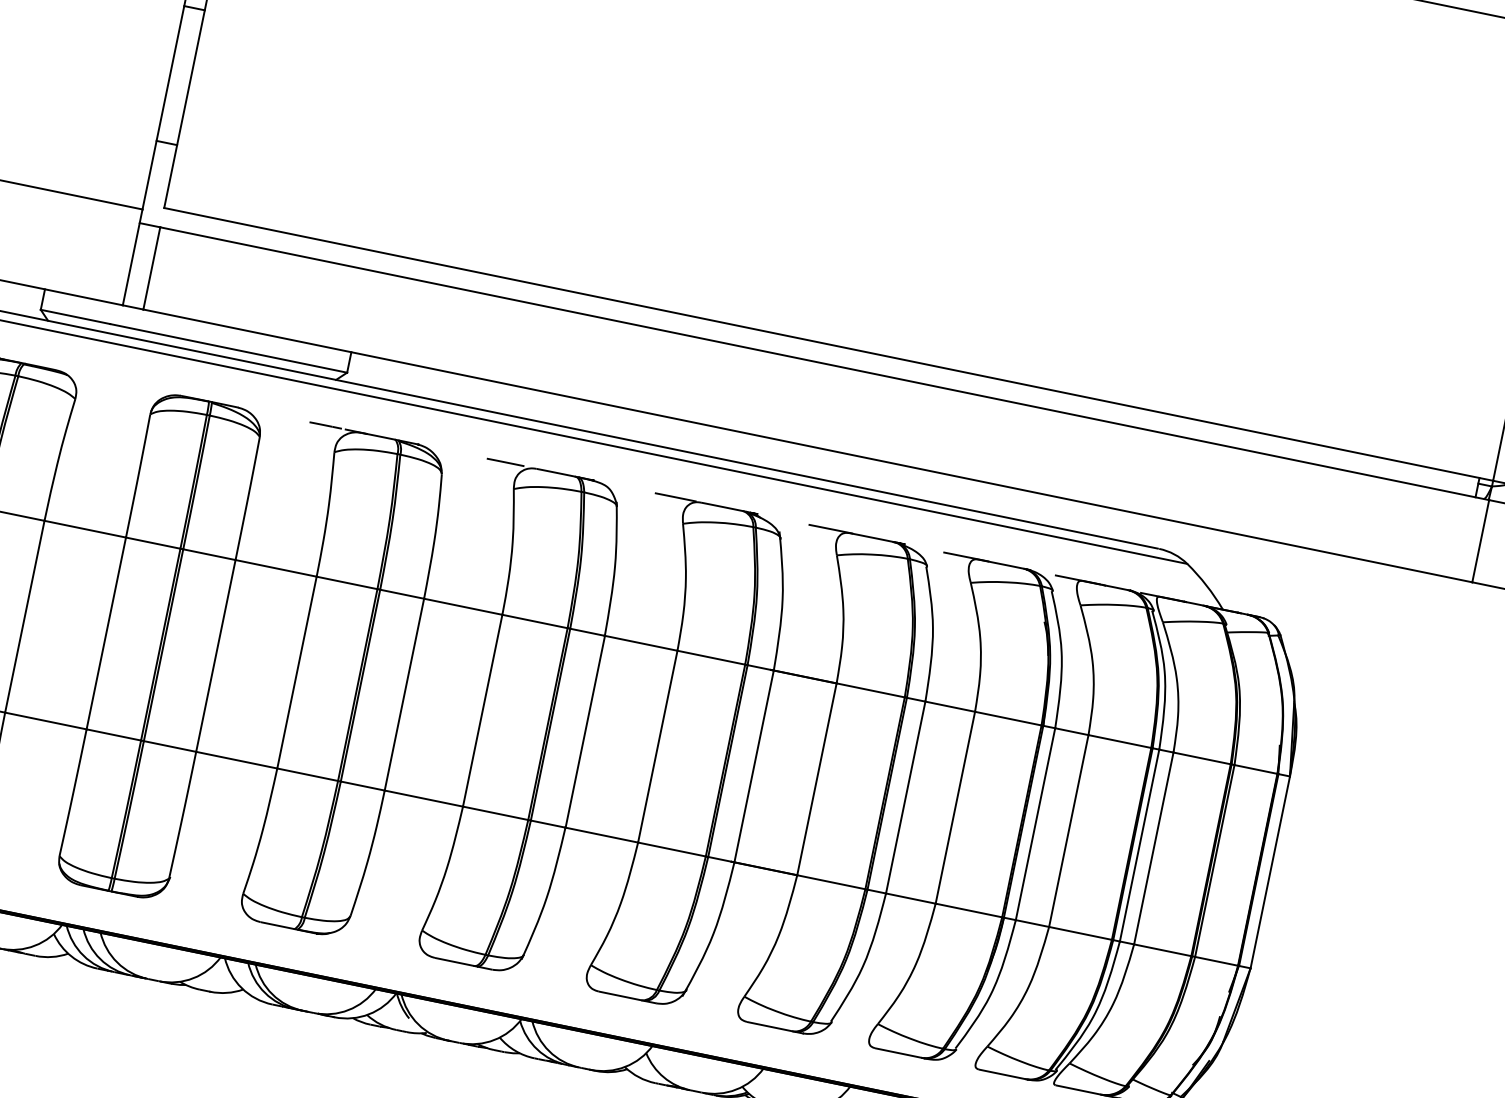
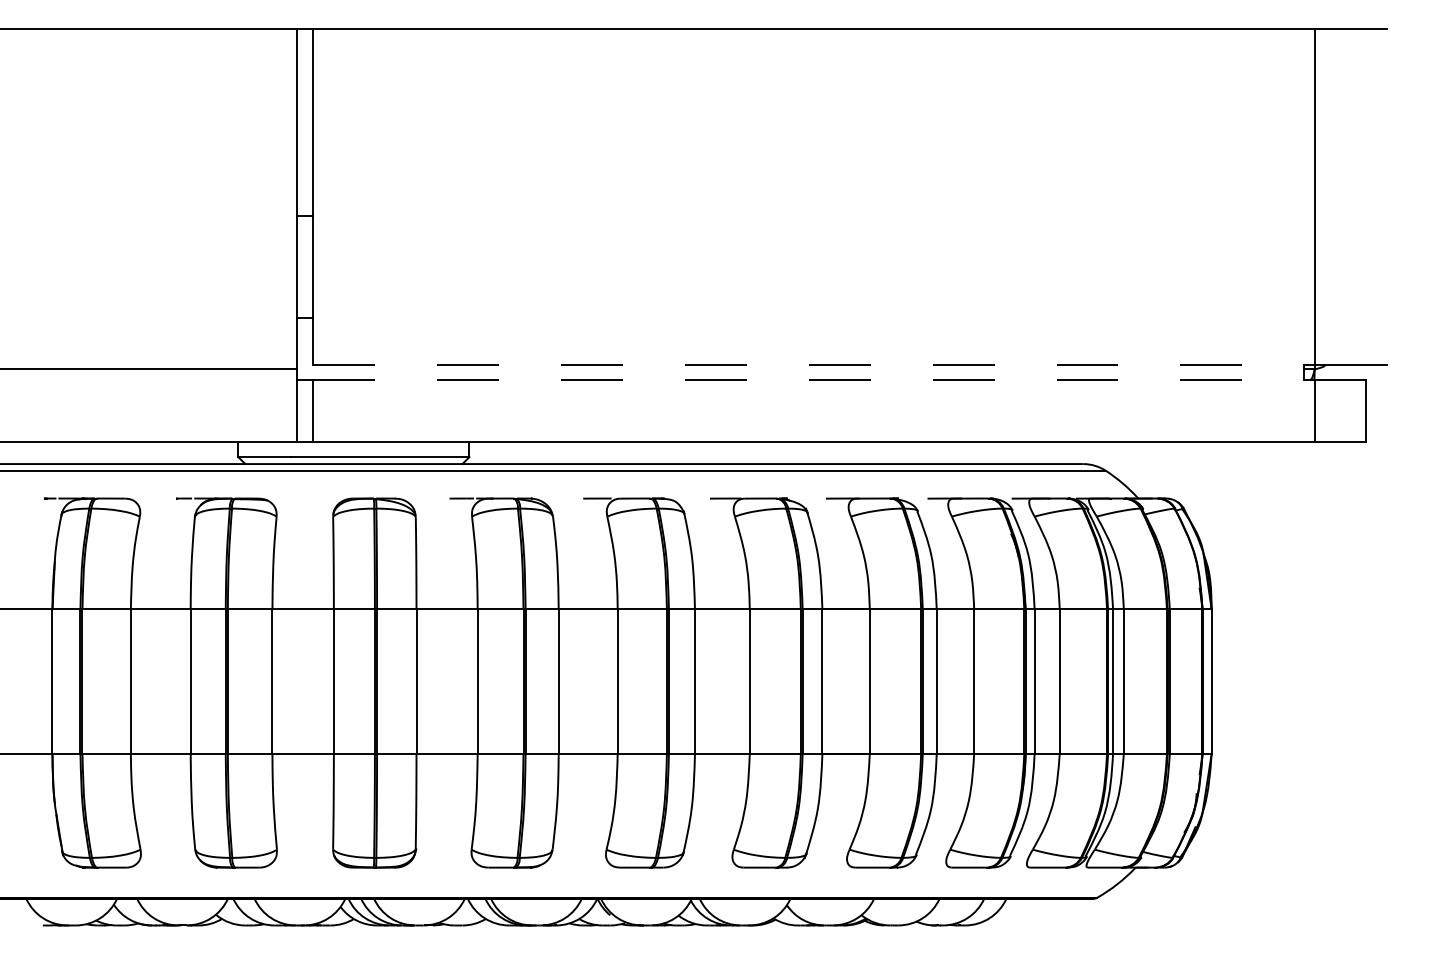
line: (829, 345) -> (814, 365), solid -> dashed
line: (825, 363) -> (814, 379), solid -> dashed

